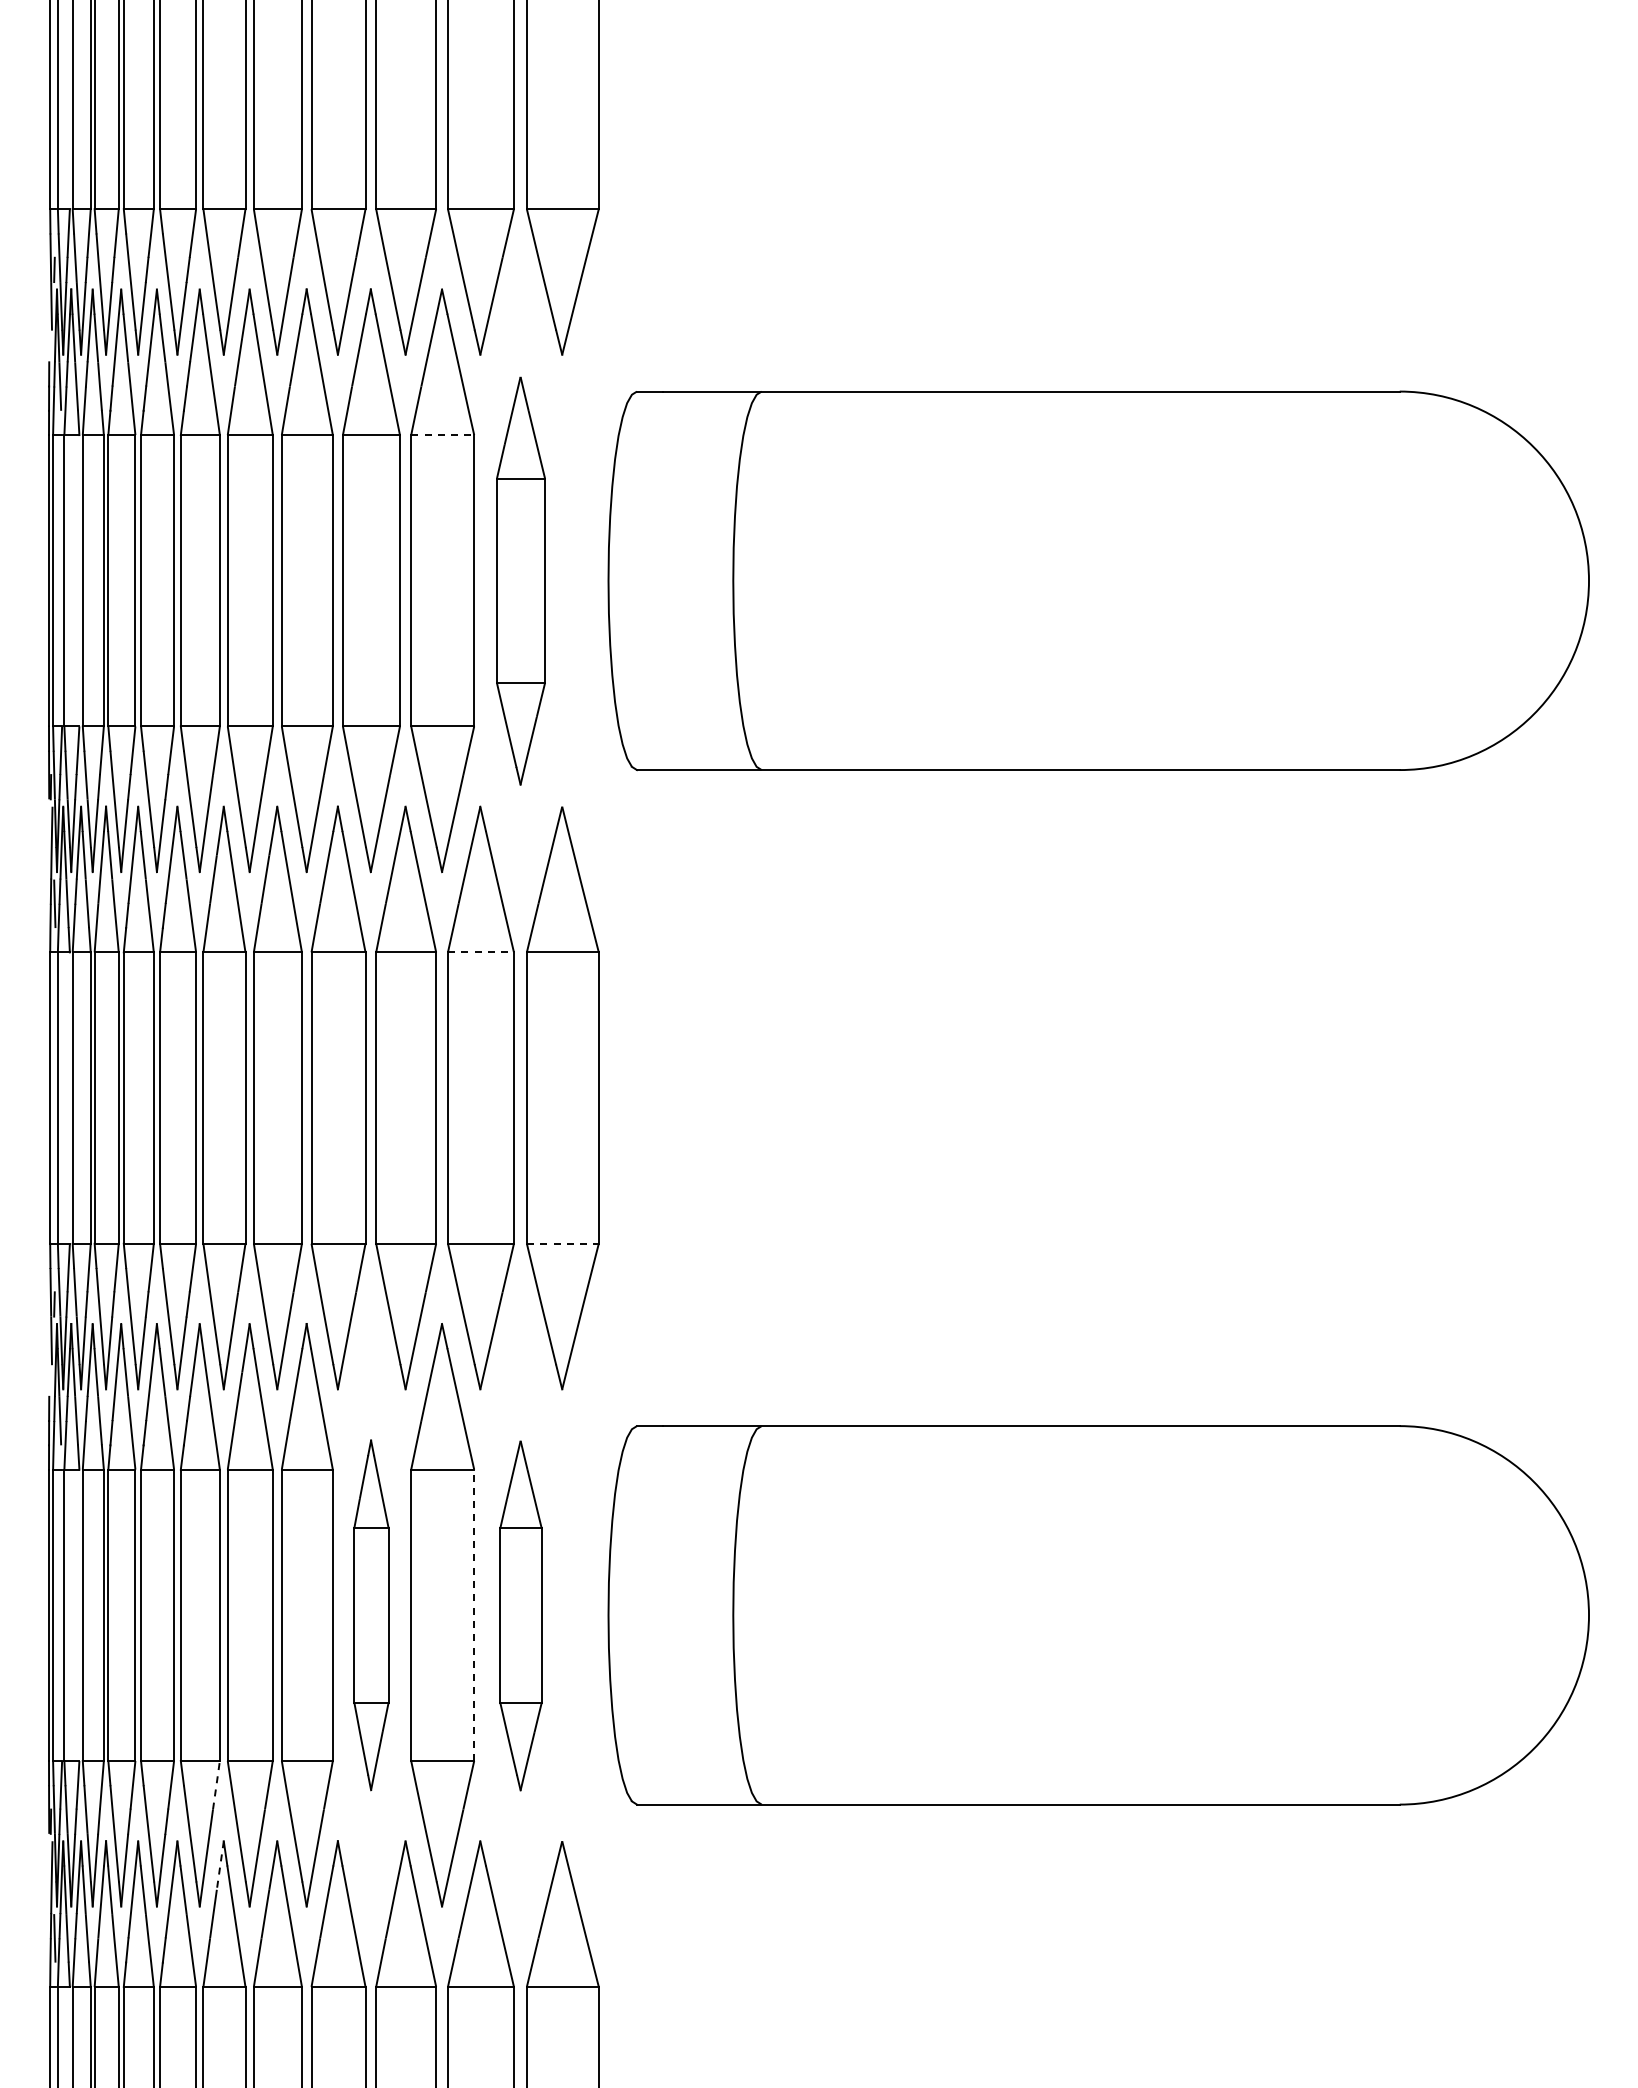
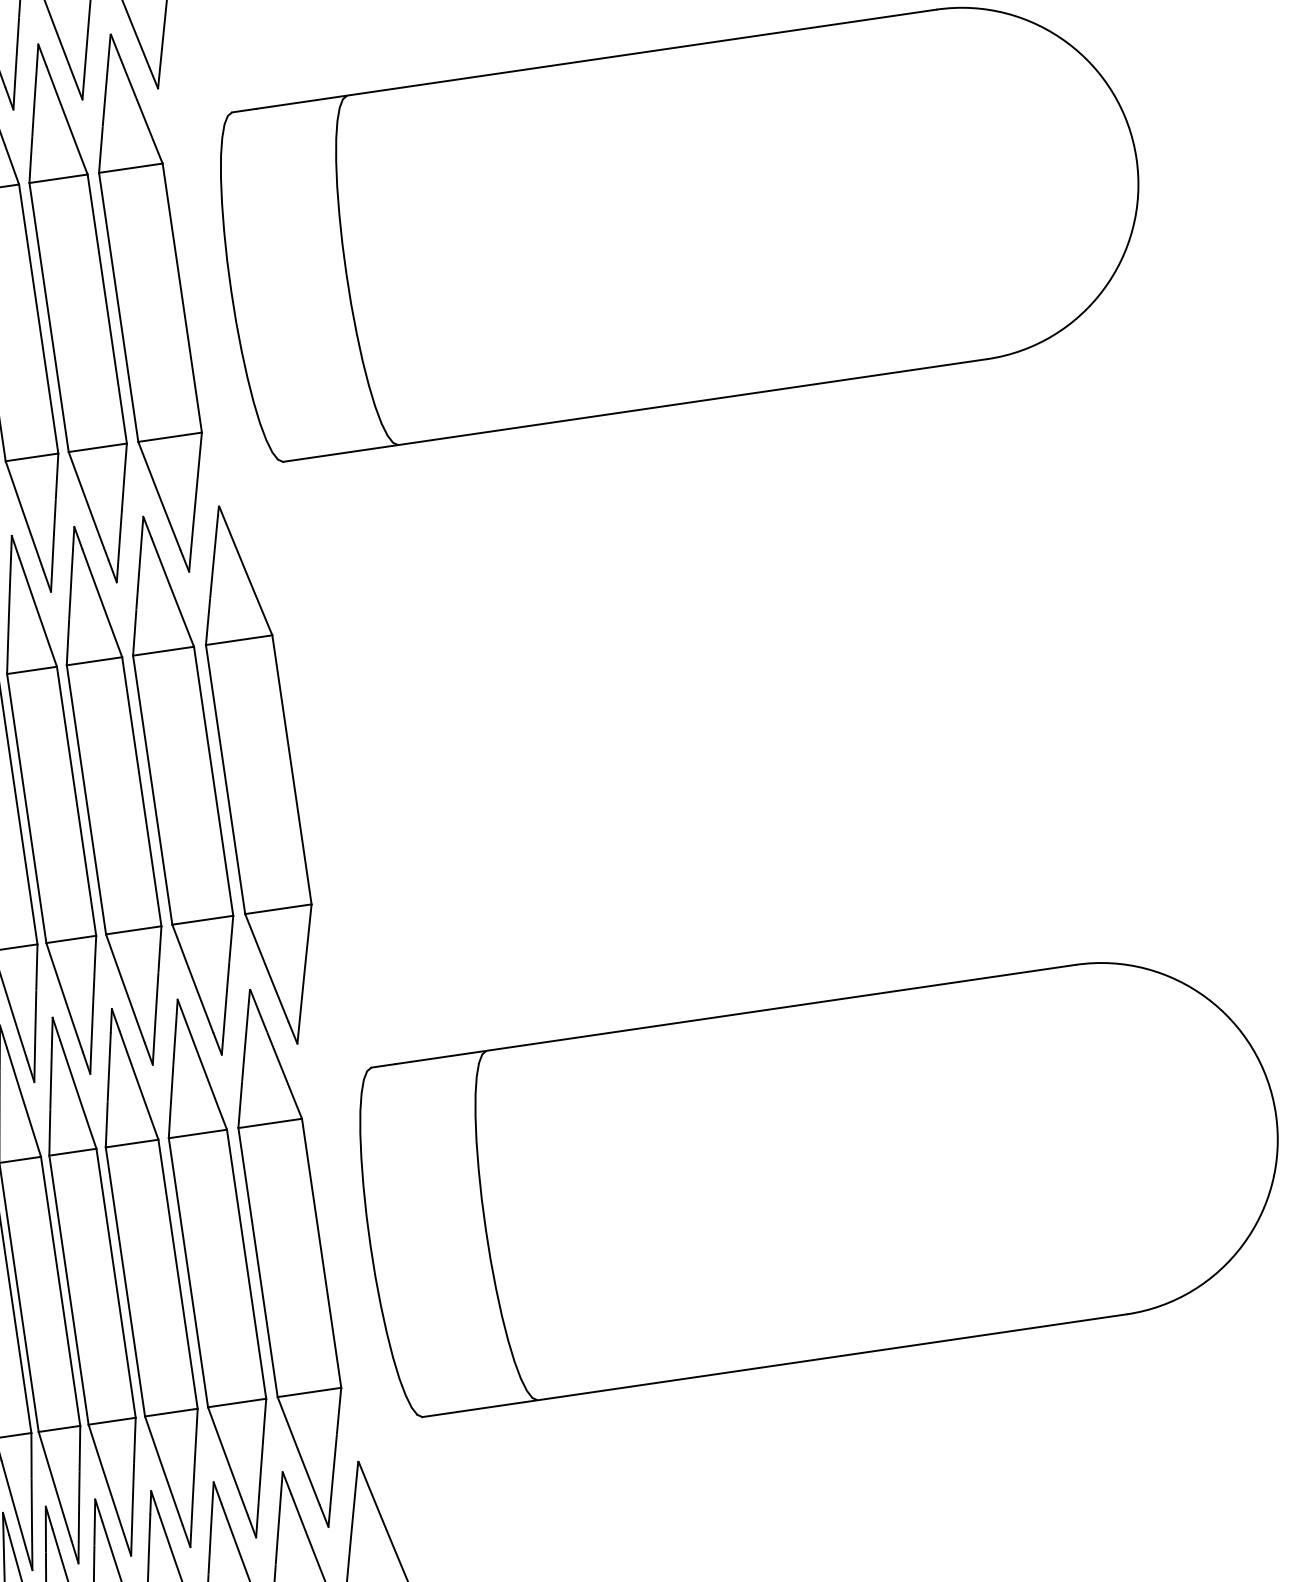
line: (442, 435) -> (58, 179), dashed -> solid
part: (520, 580) -> (149, 302), size x1.43
line: (480, 952) -> (163, 651), dashed -> solid
line: (562, 1243) -> (278, 909), dashed -> solid
part: (371, 1615) -> (151, 1278), size x1.67
line: (474, 1615) -> (246, 1264), dashed -> solid
part: (520, 1615) -> (289, 1258), size x1.67
line: (216, 1785) -> (31, 1456), dashed -> solid
line: (220, 1865) -> (46, 1529), dashed -> solid

